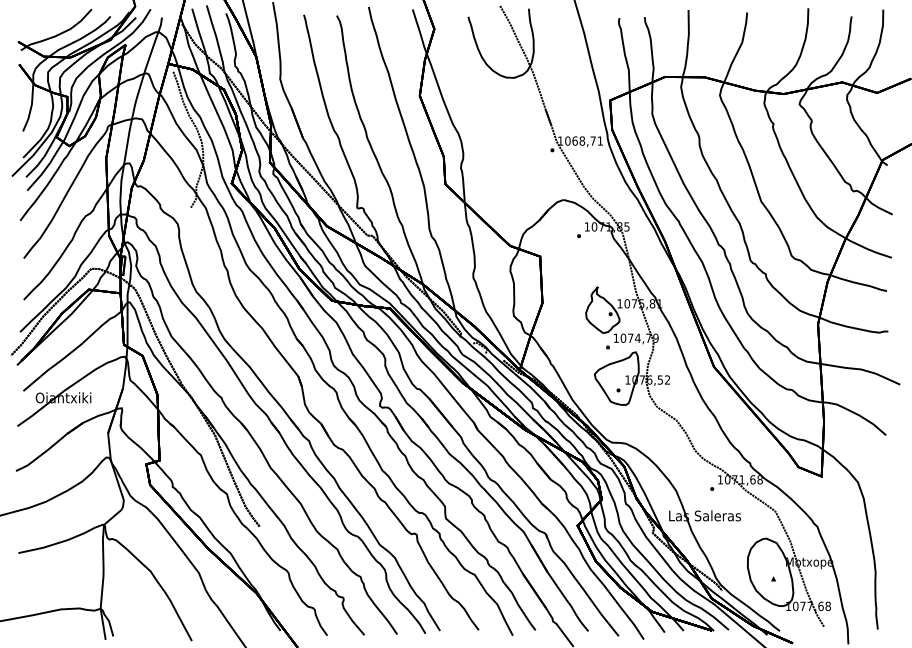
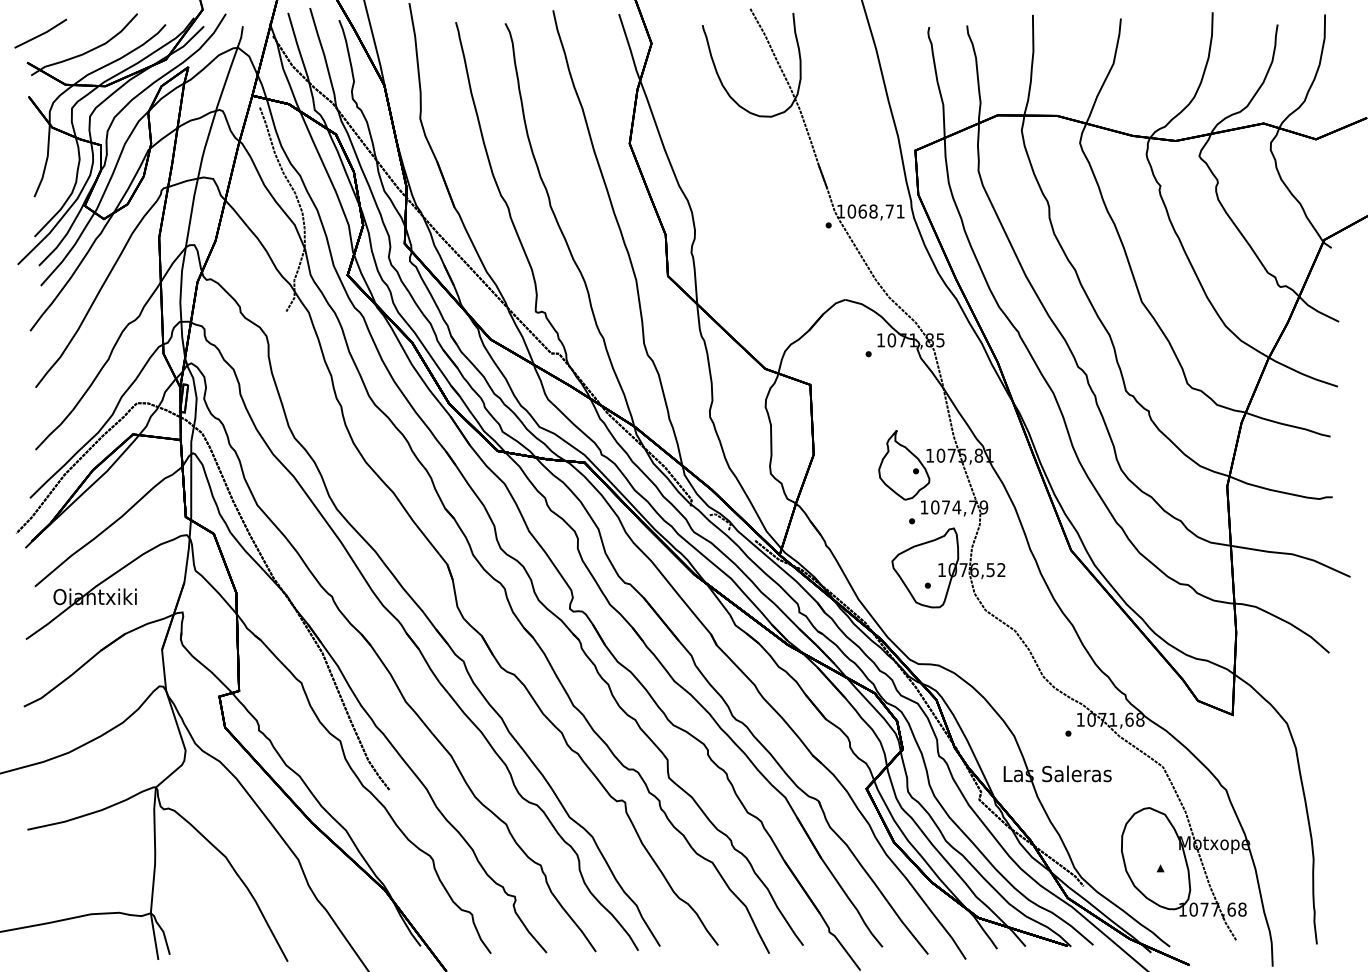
line: (26, 22) -> (39, 33), added

